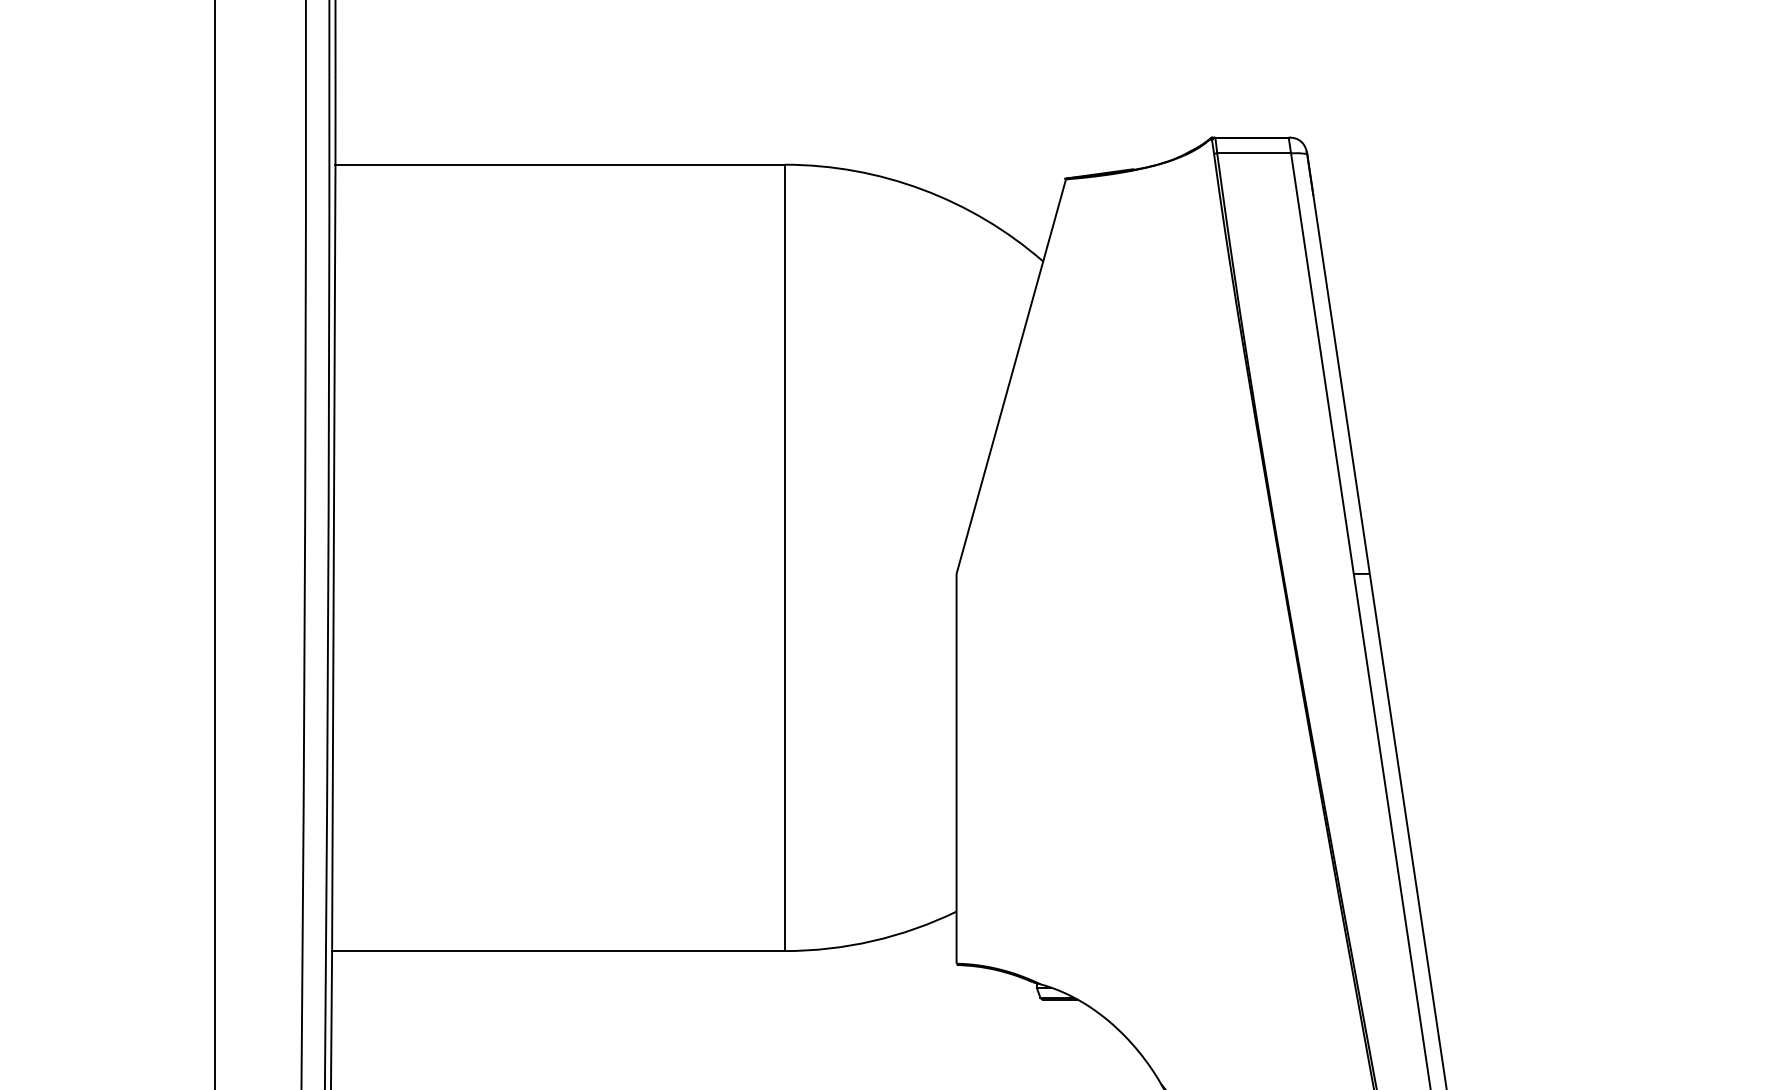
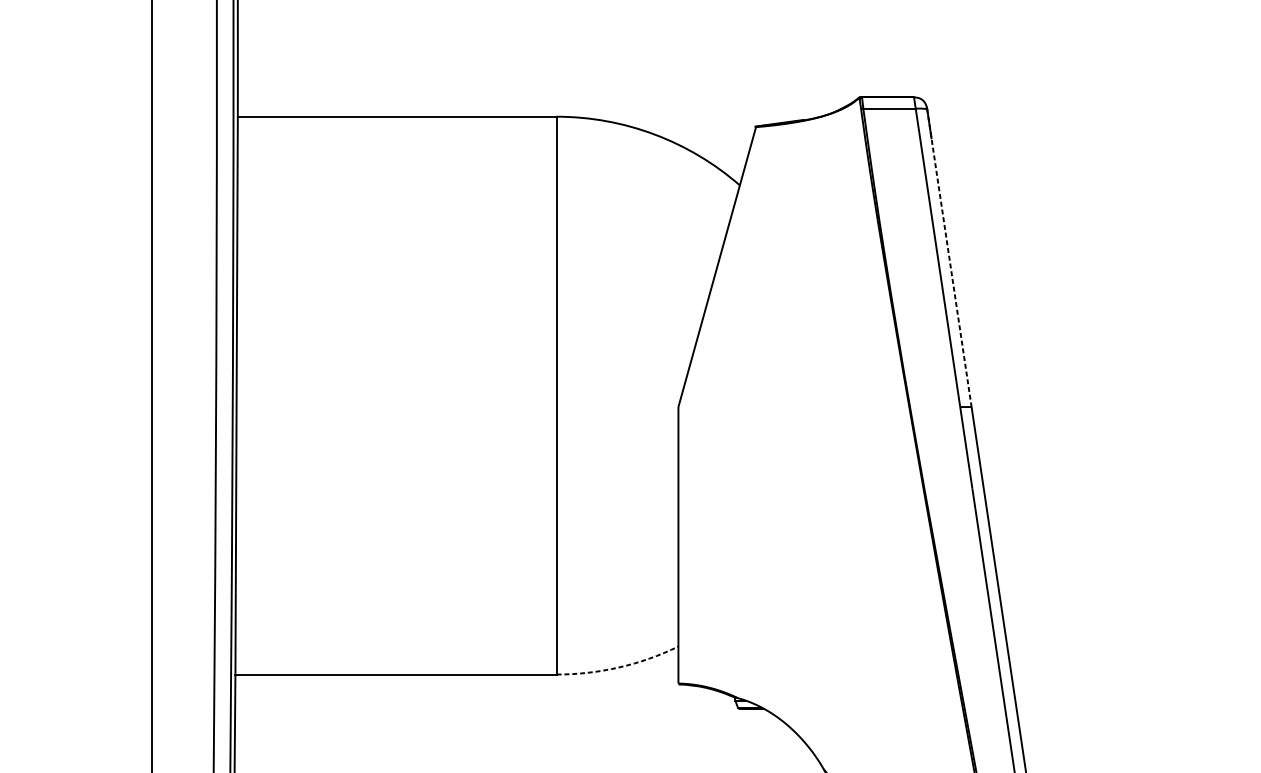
line: (1338, 364) -> (949, 258), solid -> dashed
arc: (872, 941) -> (618, 667), solid -> dashed

